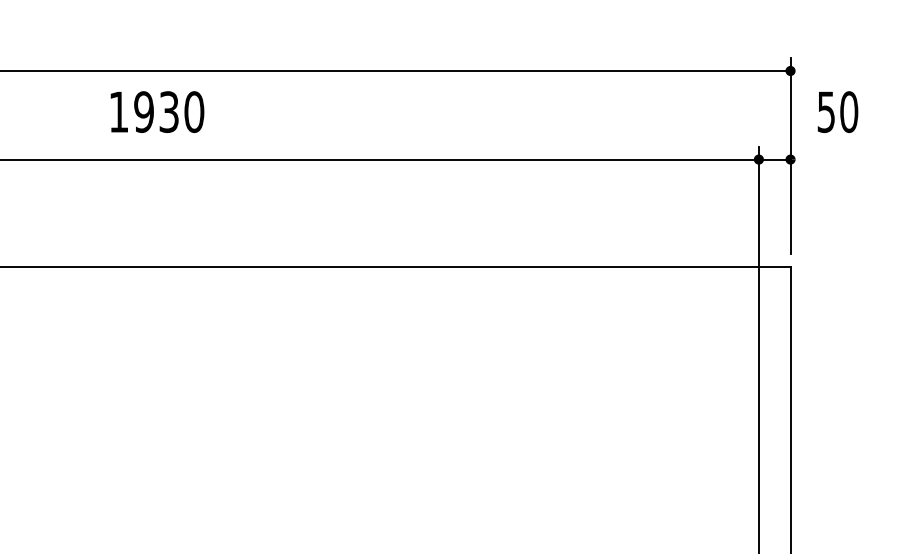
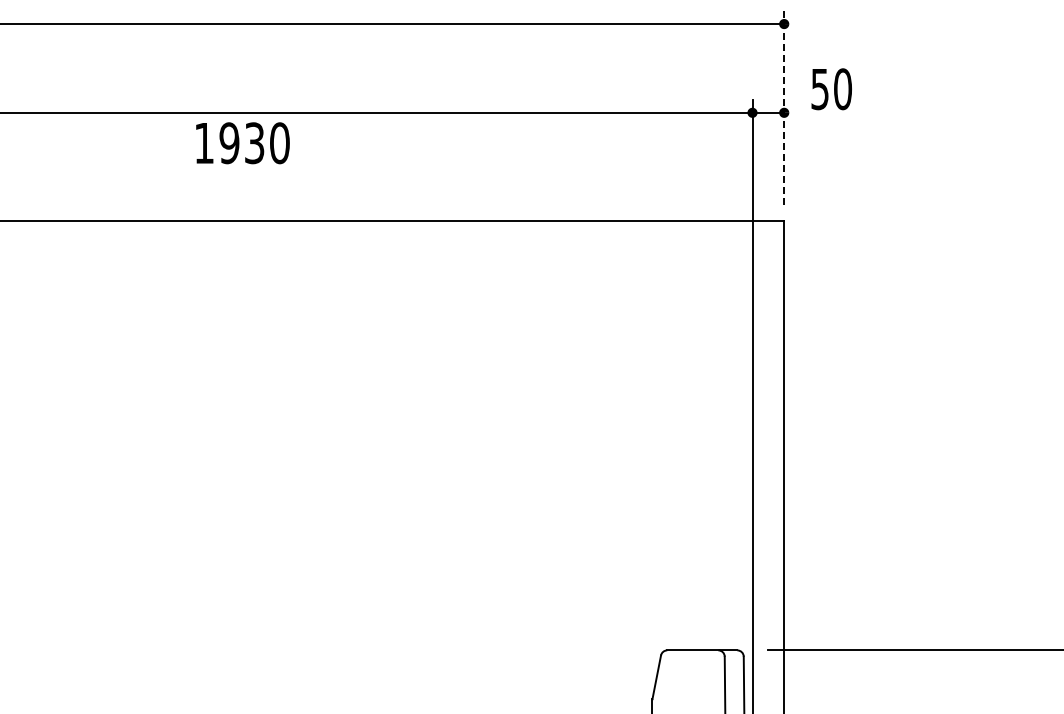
text: (157, 112) -> (242, 143), moved
text: (837, 112) -> (831, 89), moved
line: (790, 157) -> (784, 110), solid -> dashed

